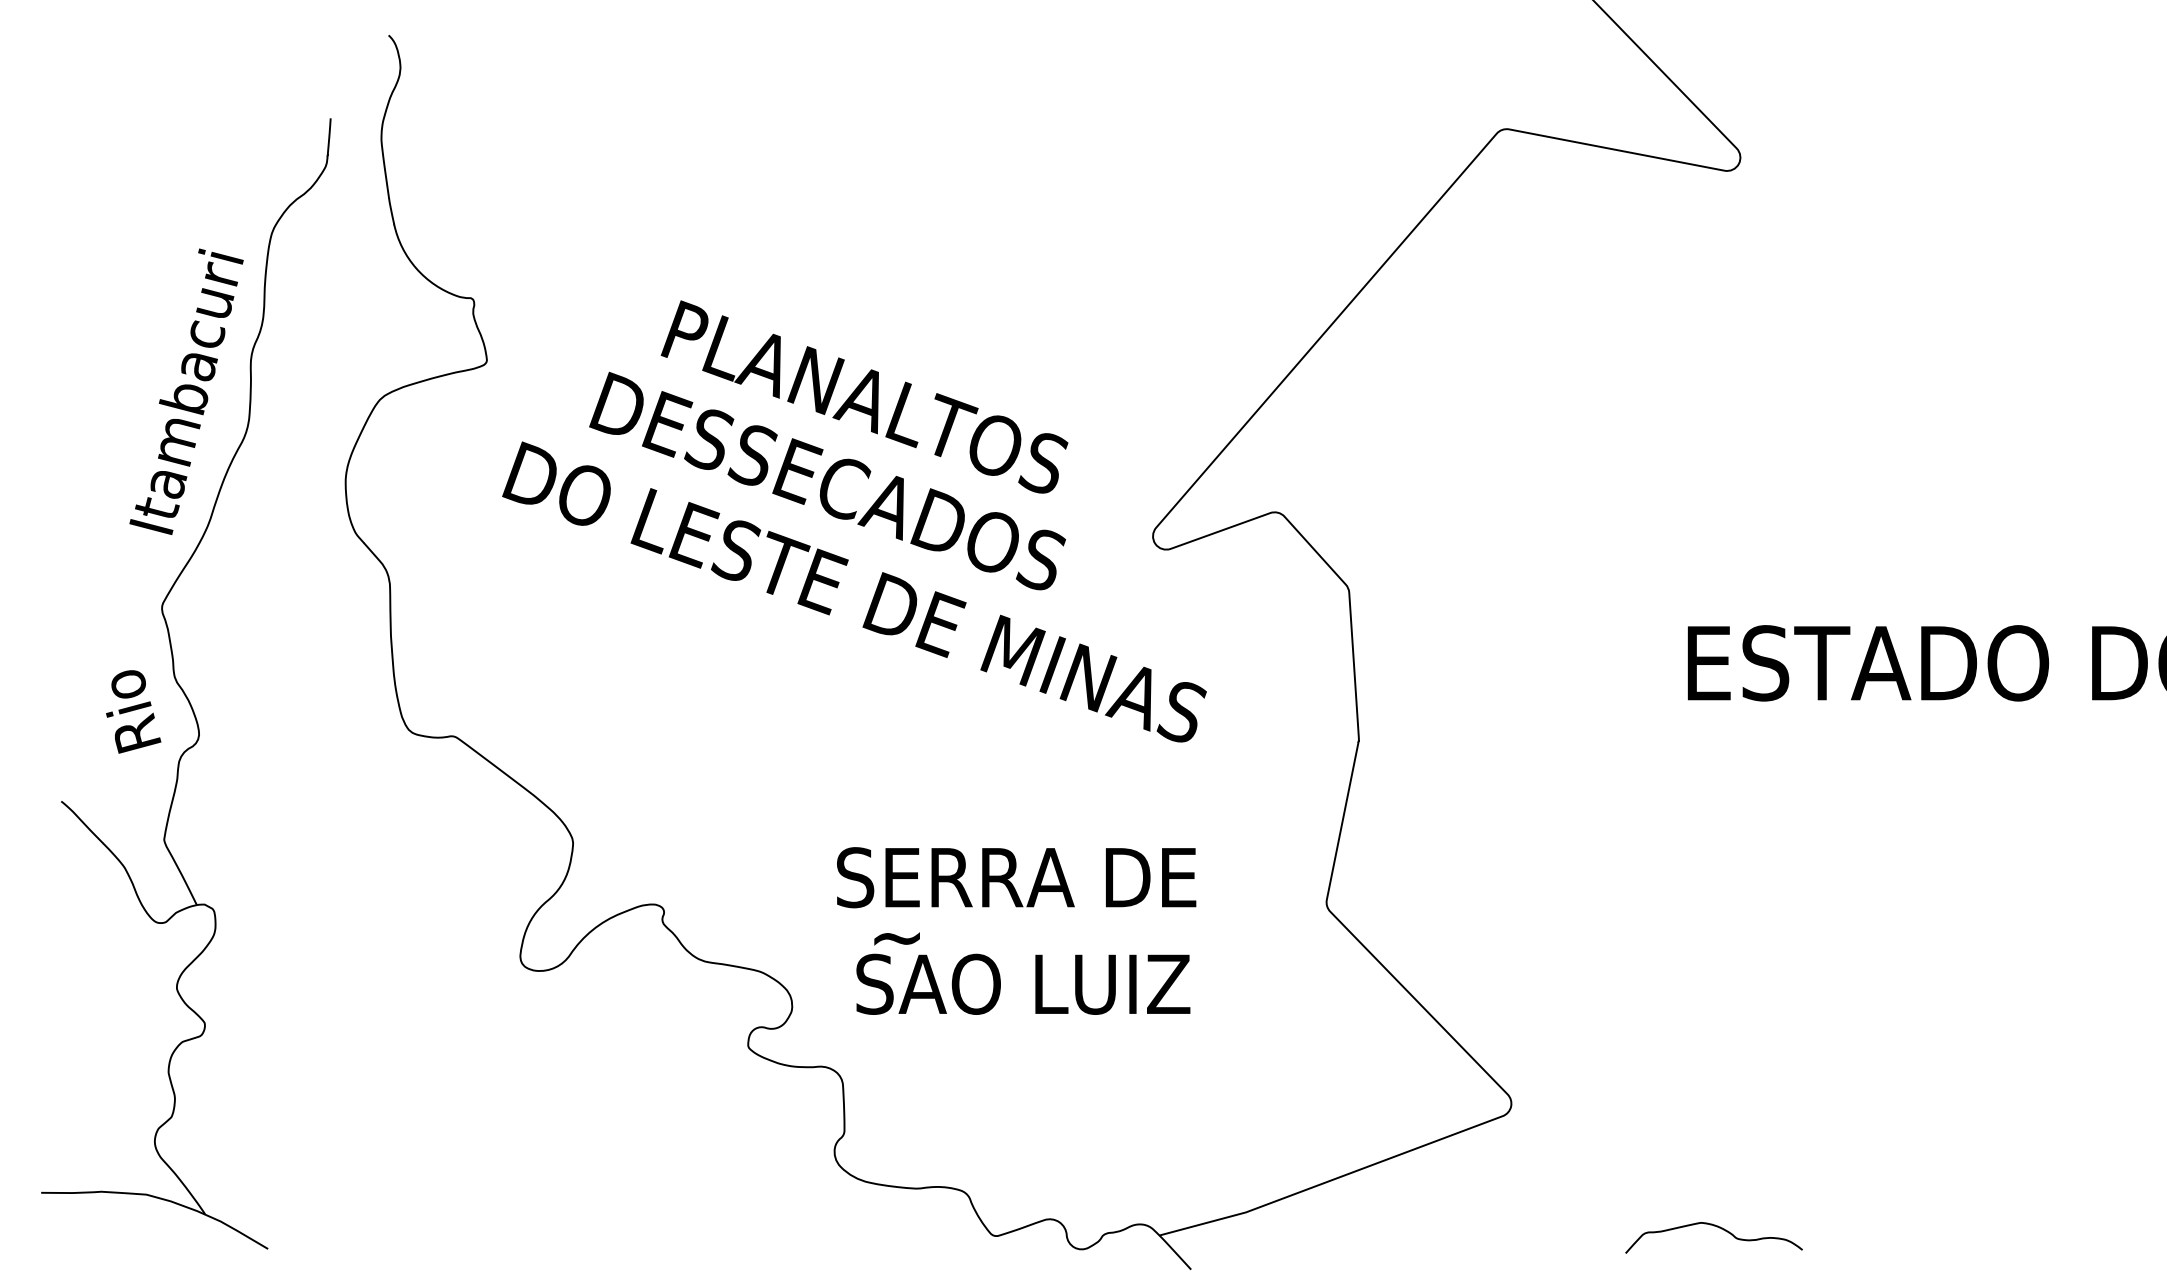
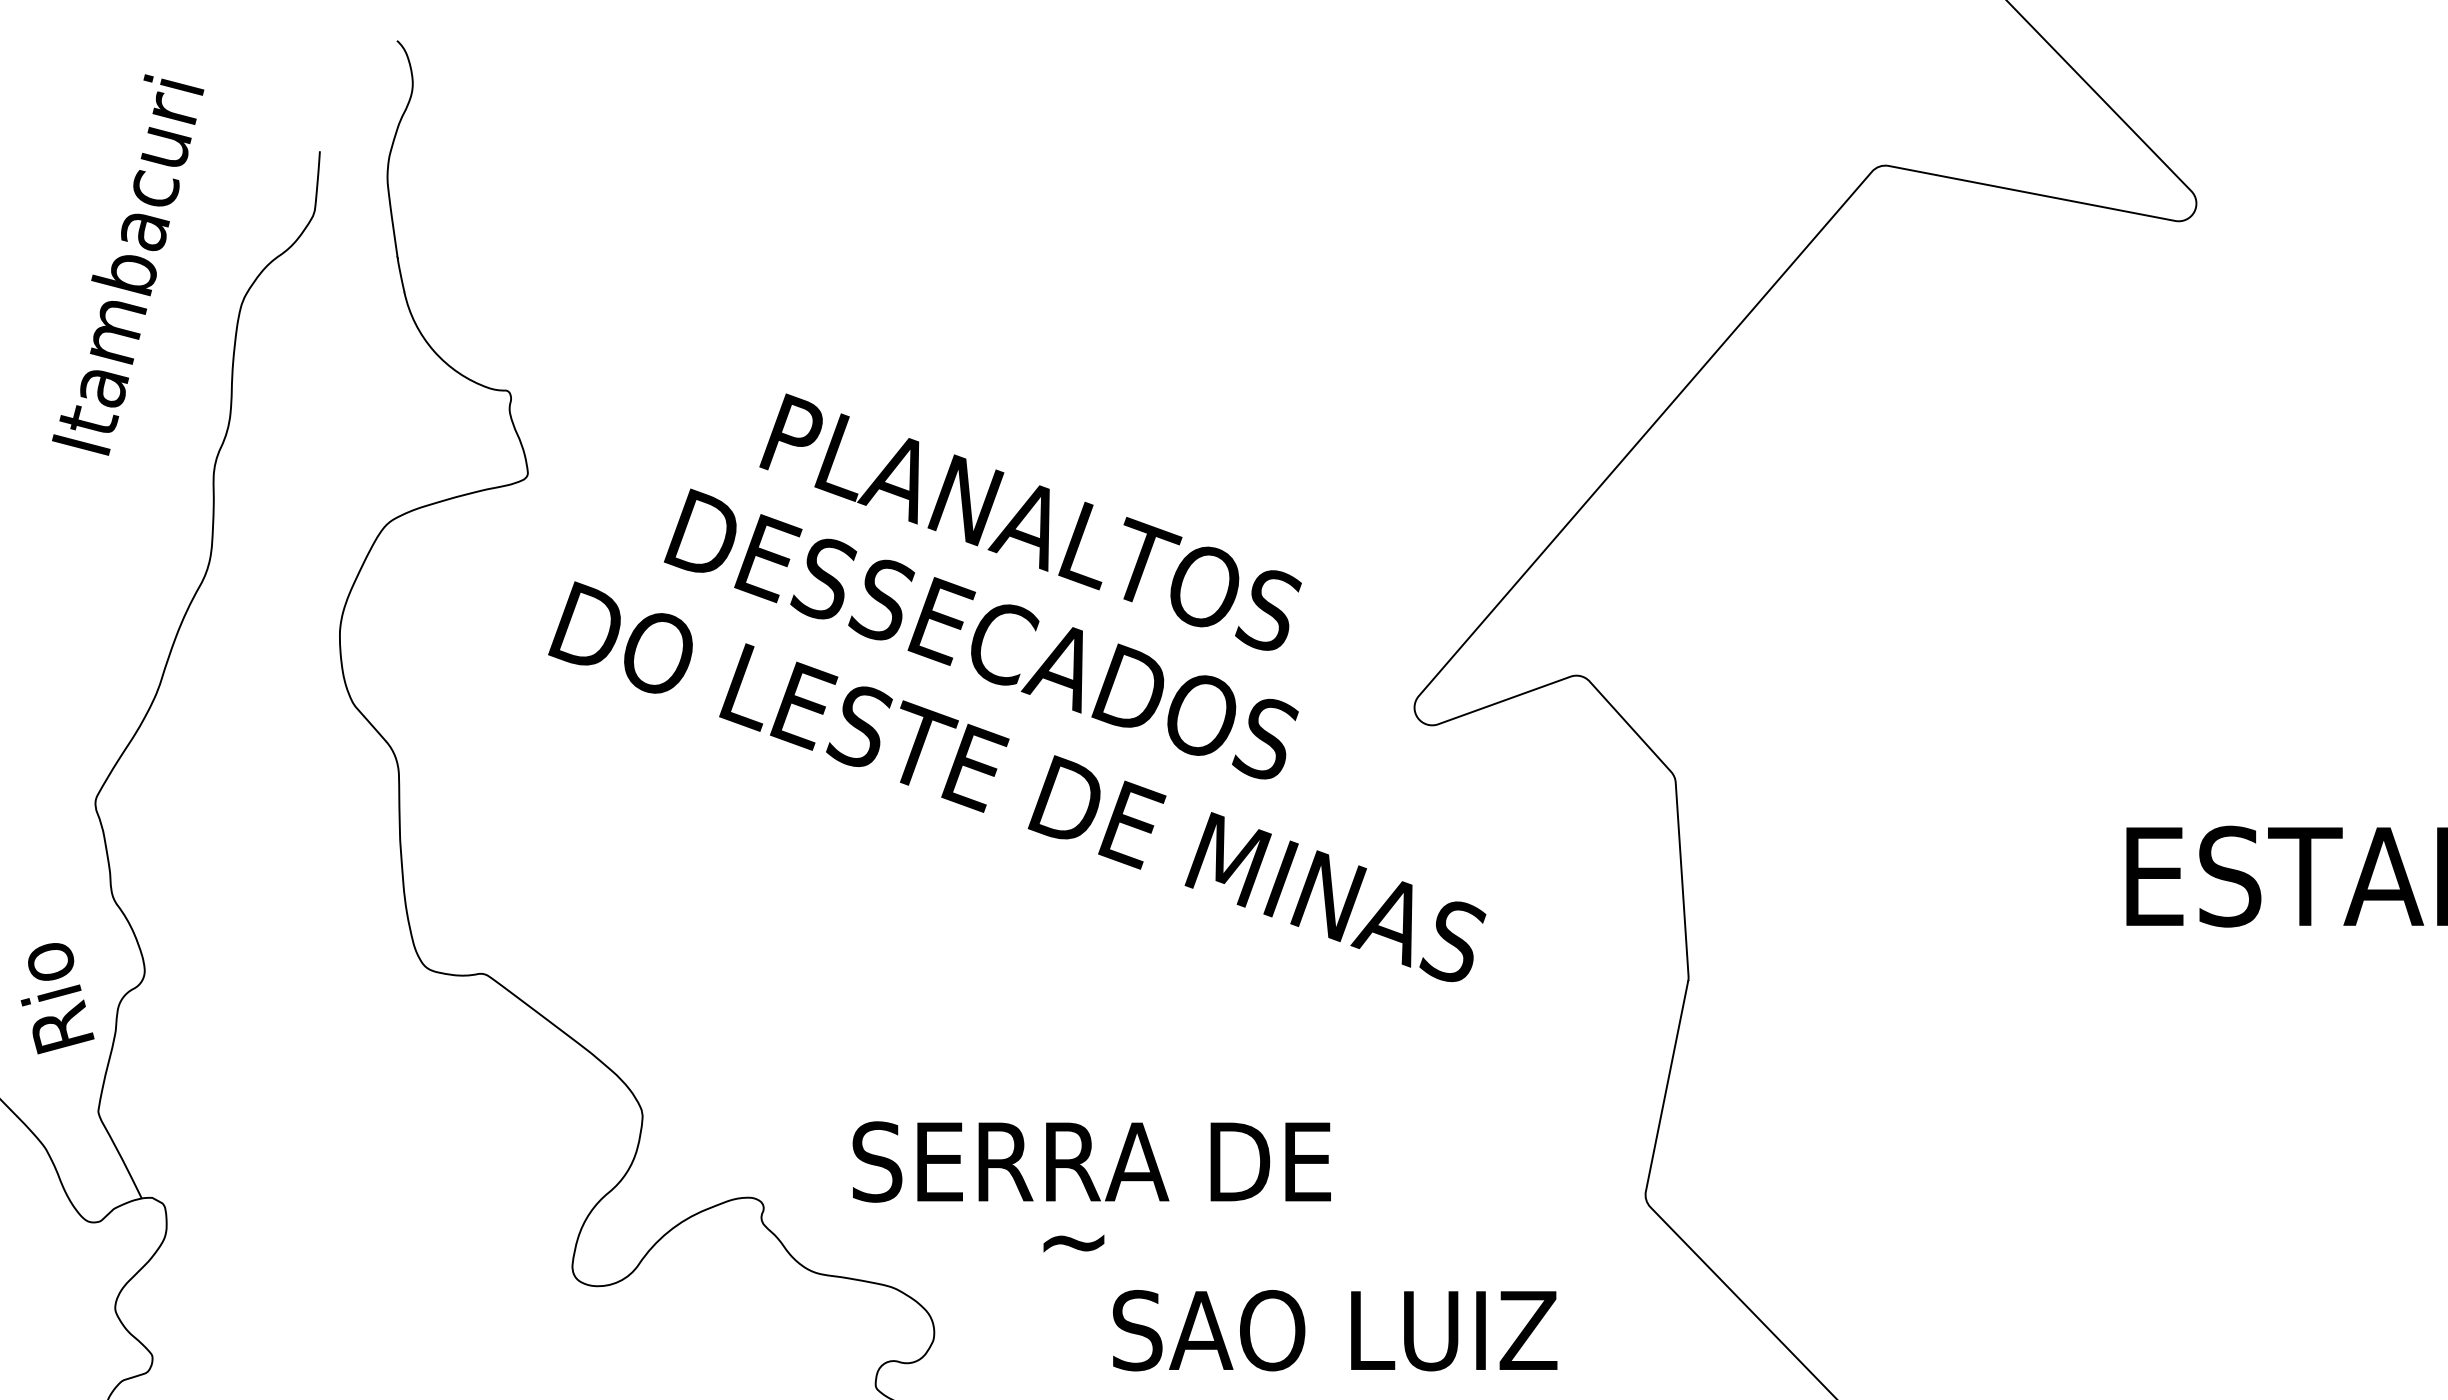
text: (186, 391) -> (127, 264), moved
text: (133, 711) -> (57, 998), moved
text: (1016, 877) -> (1091, 1161), moved
text: (1023, 983) -> (1335, 1329), moved

